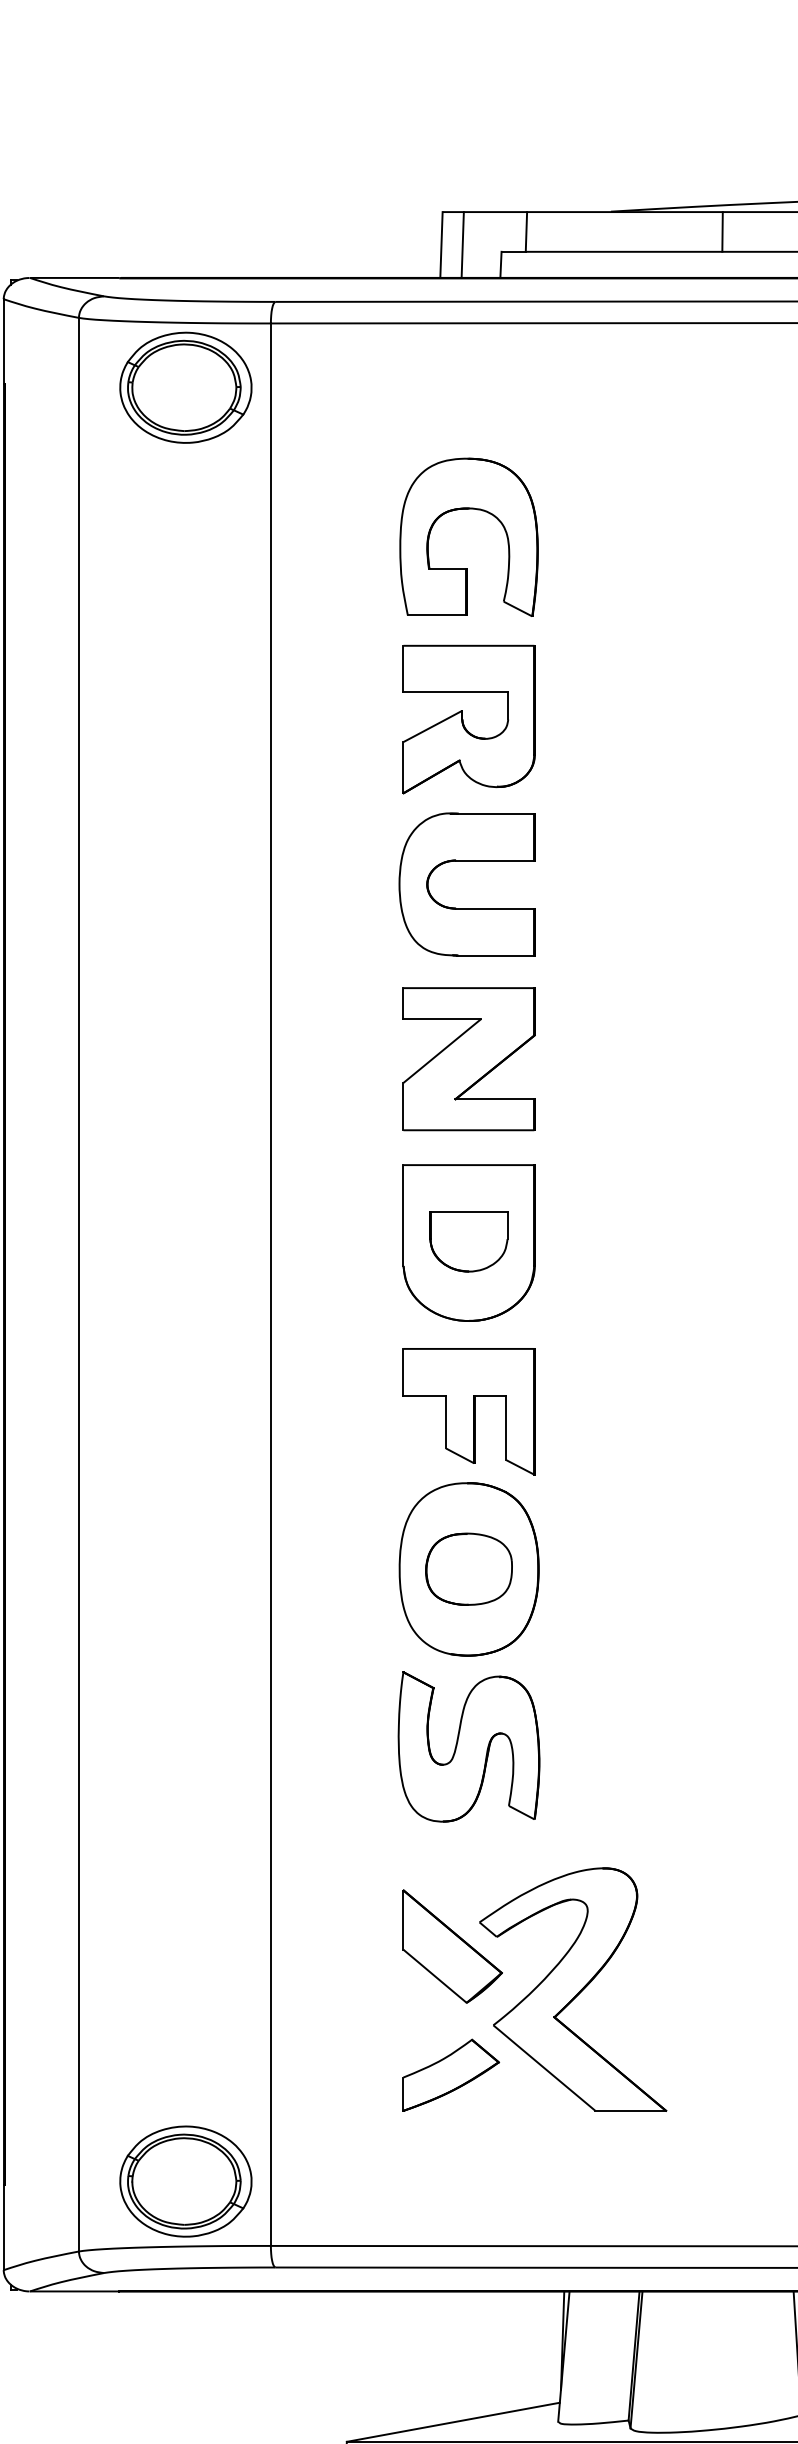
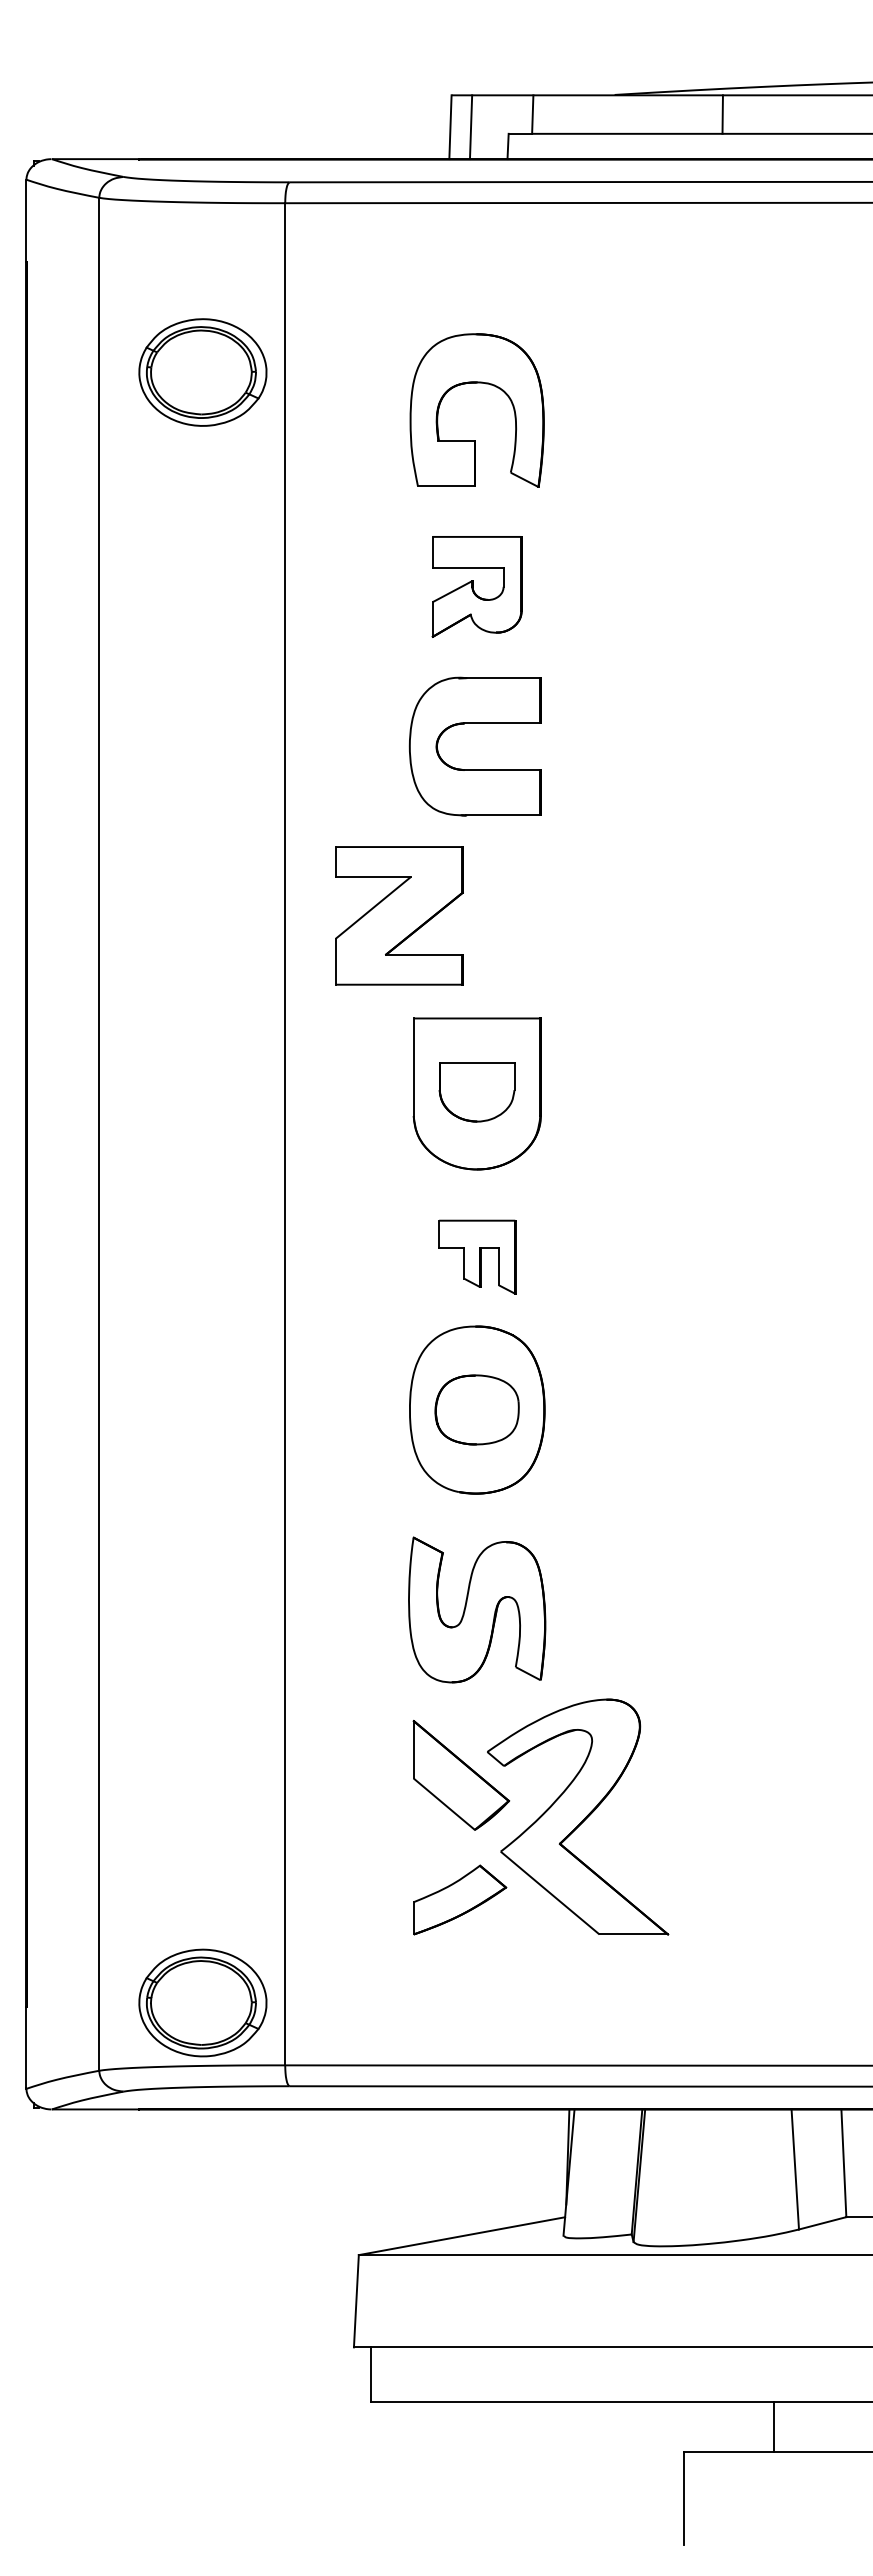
part: (185, 387) -> (202, 372), moved
part: (468, 719) -> (476, 586), size x0.7
part: (469, 1058) -> (399, 915), moved
part: (469, 1410) -> (477, 1256), size x0.6
part: (469, 1746) -> (477, 1609), moved

